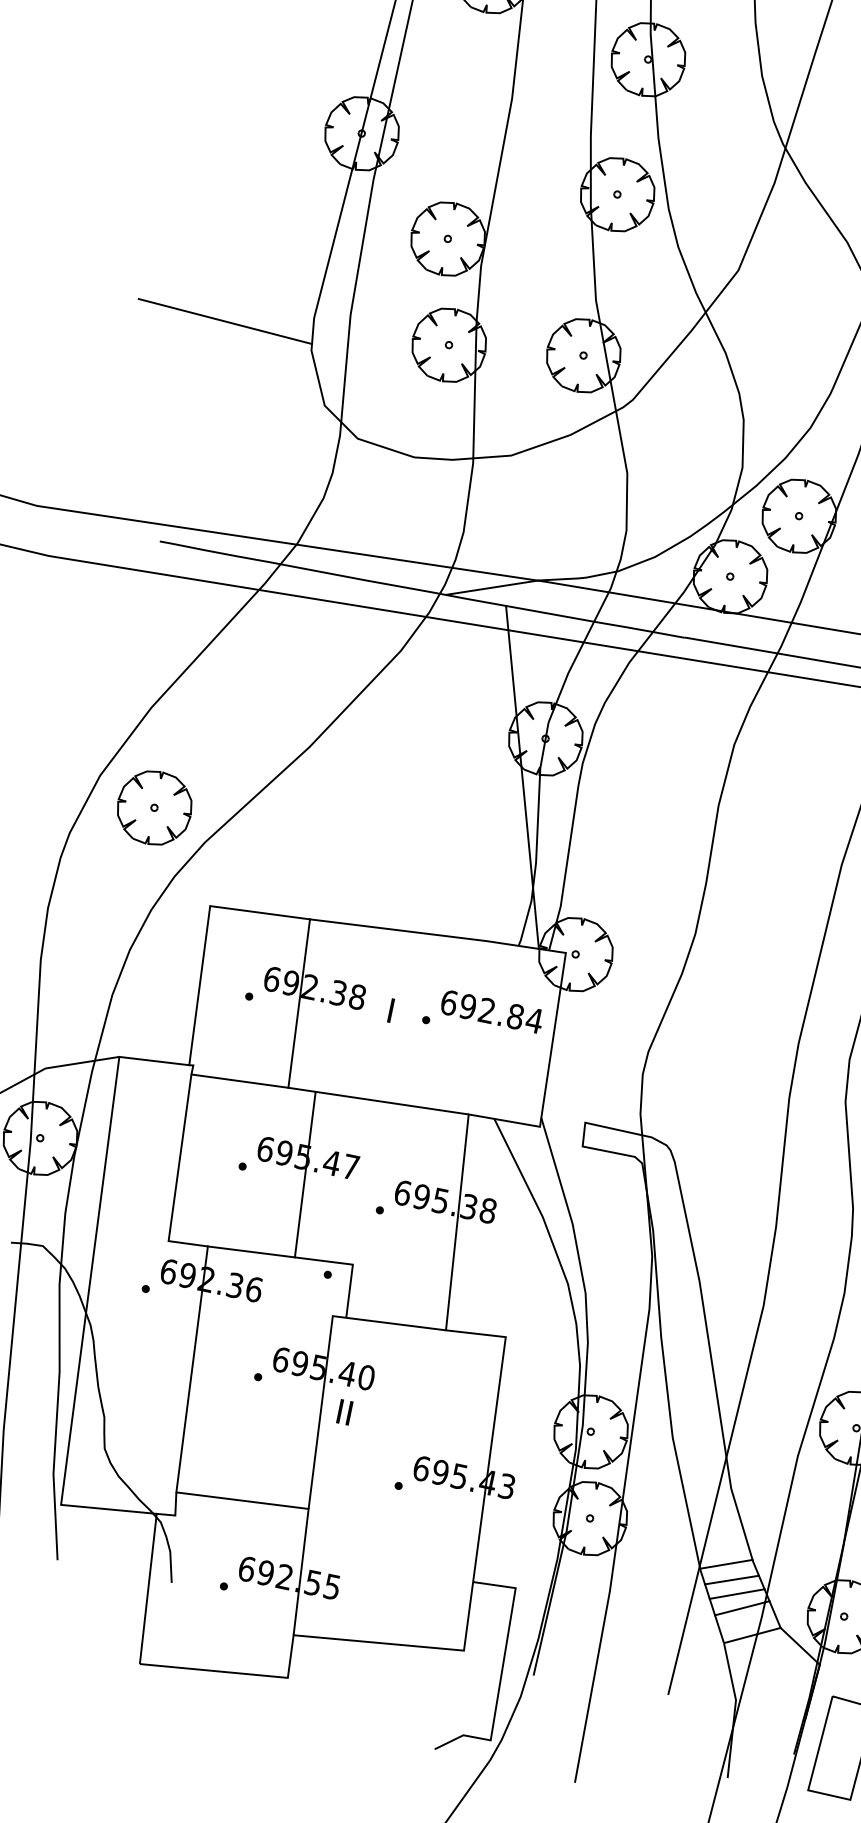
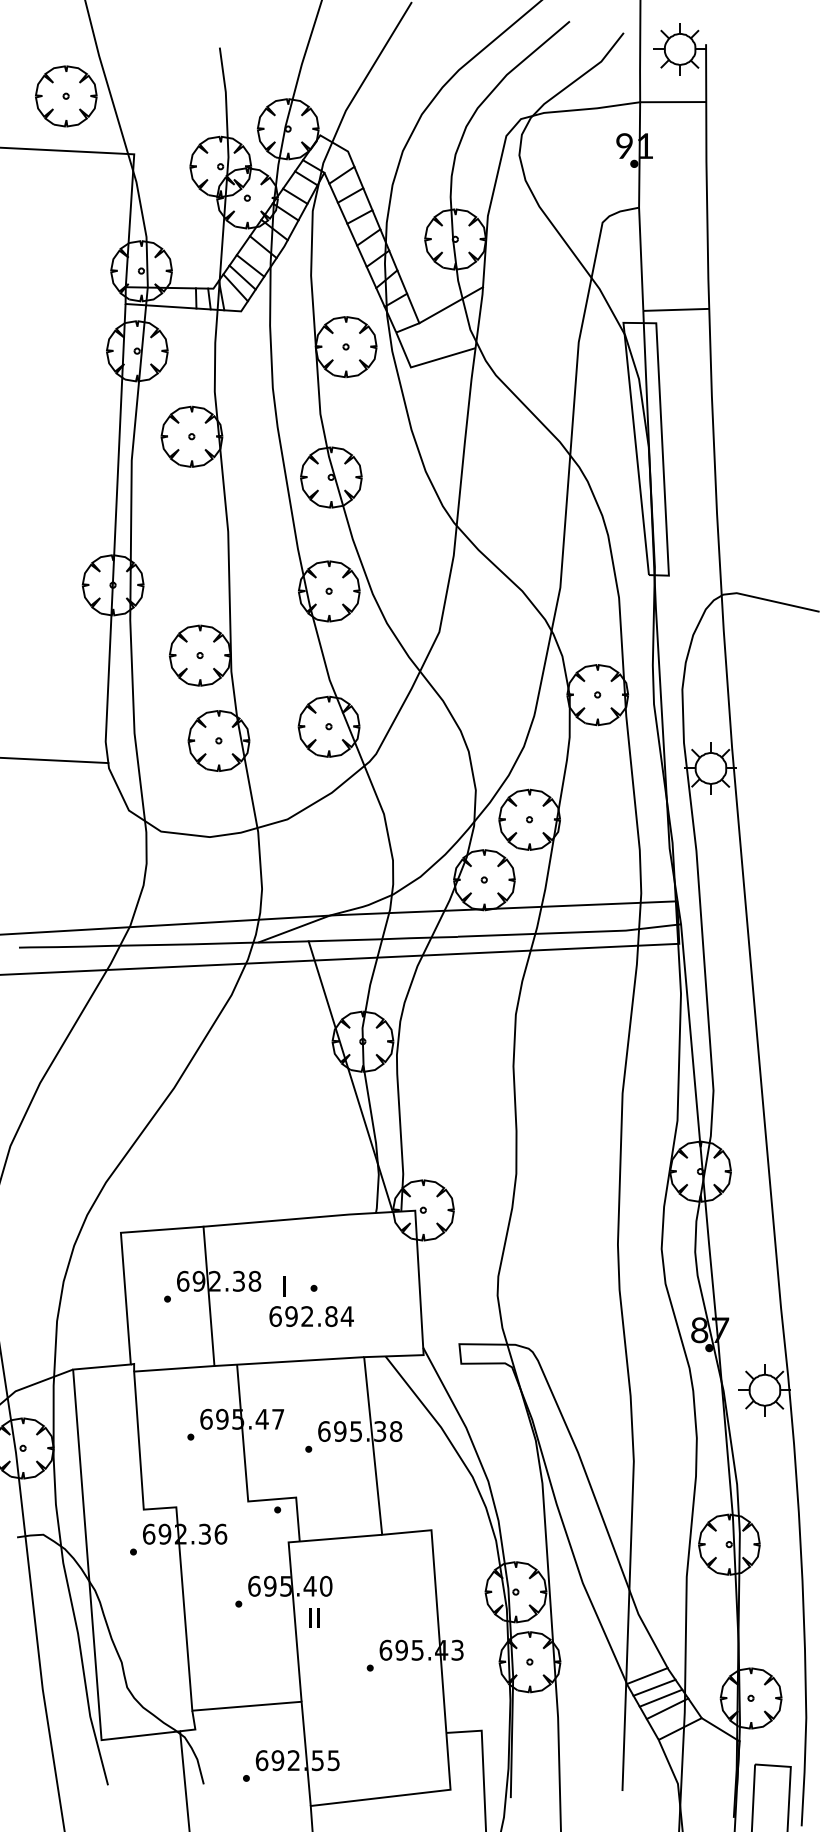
part: (154, 808) -> (59, 1163), removed
text: (491, 1011) -> (311, 1316), moved
line: (251, 1252) -> (212, 1504), removed

